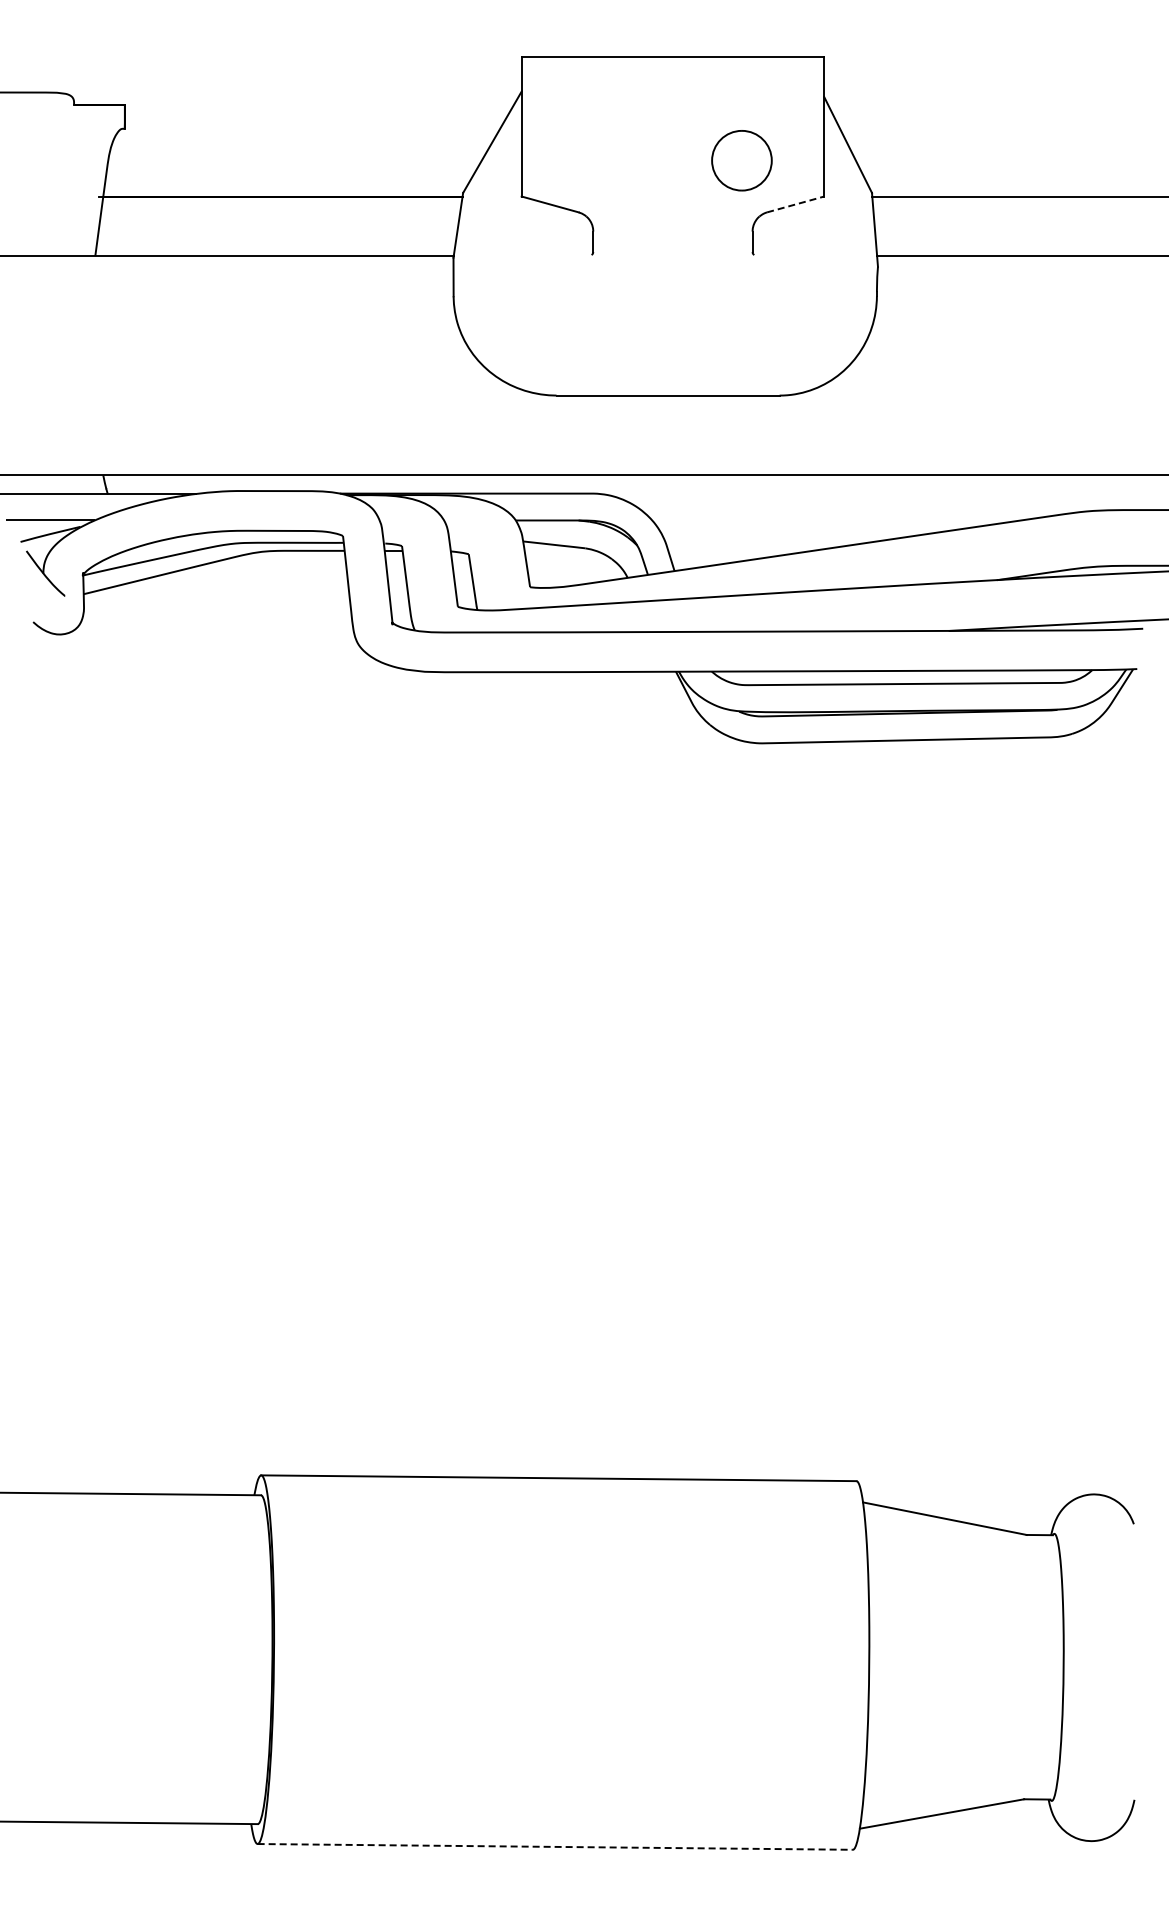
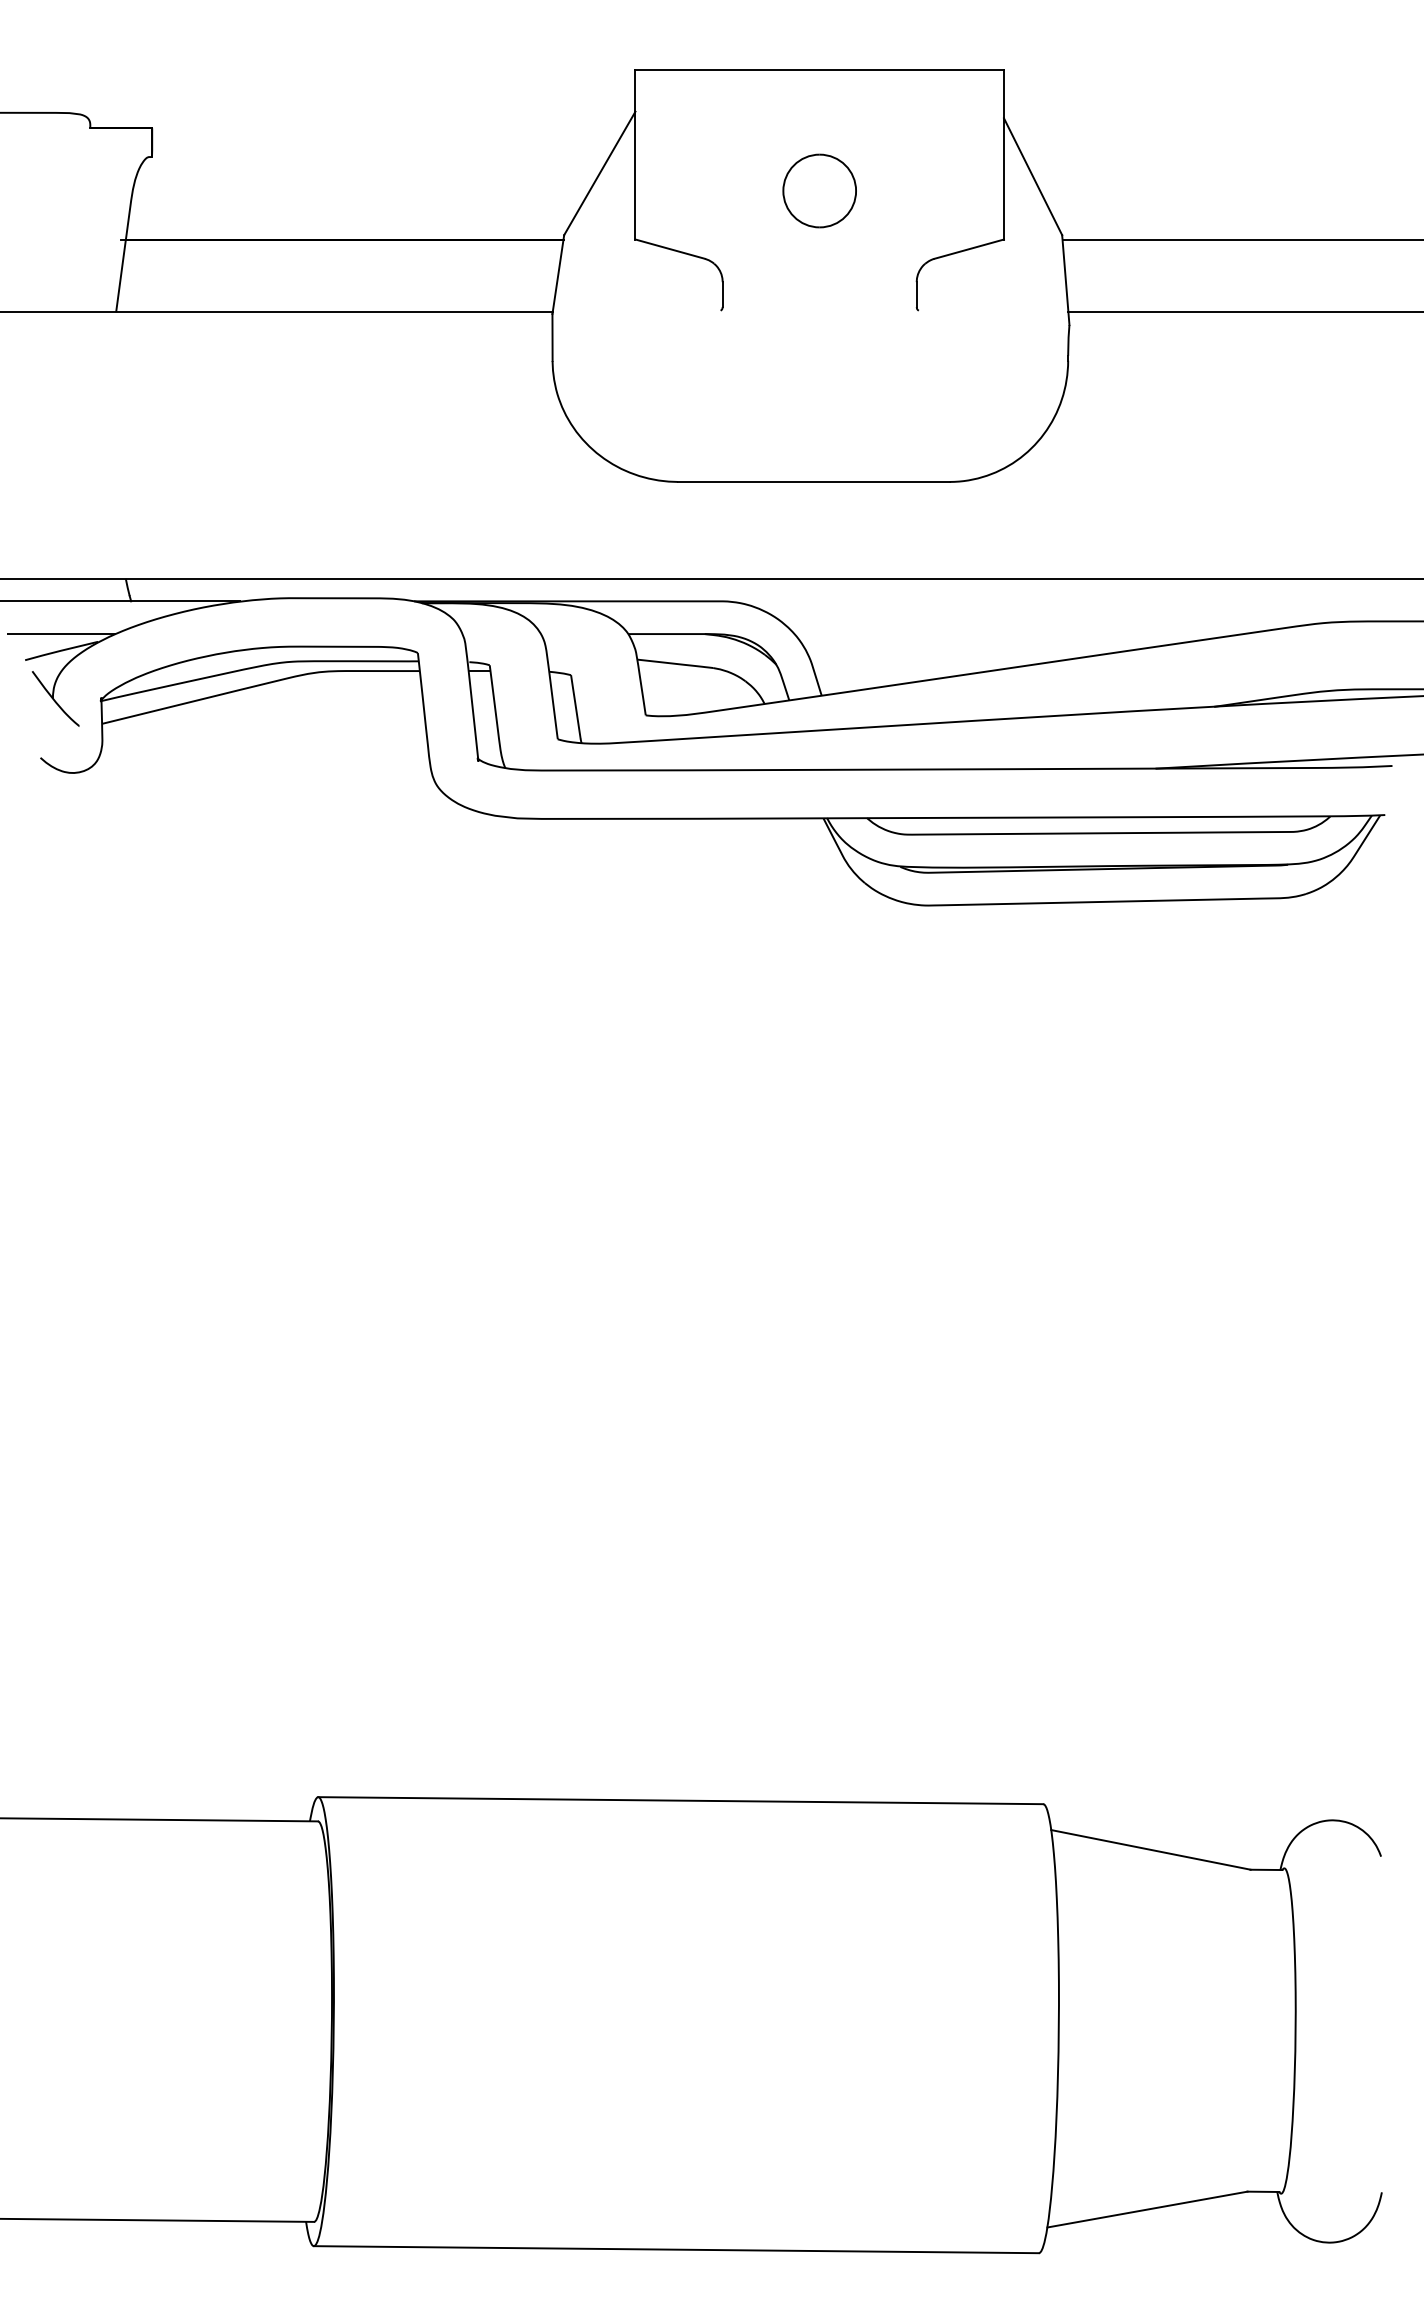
part: (741, 160) -> (819, 190), moved
line: (795, 204) -> (968, 249), dashed -> solid
line: (555, 1846) -> (676, 2249), dashed -> solid

